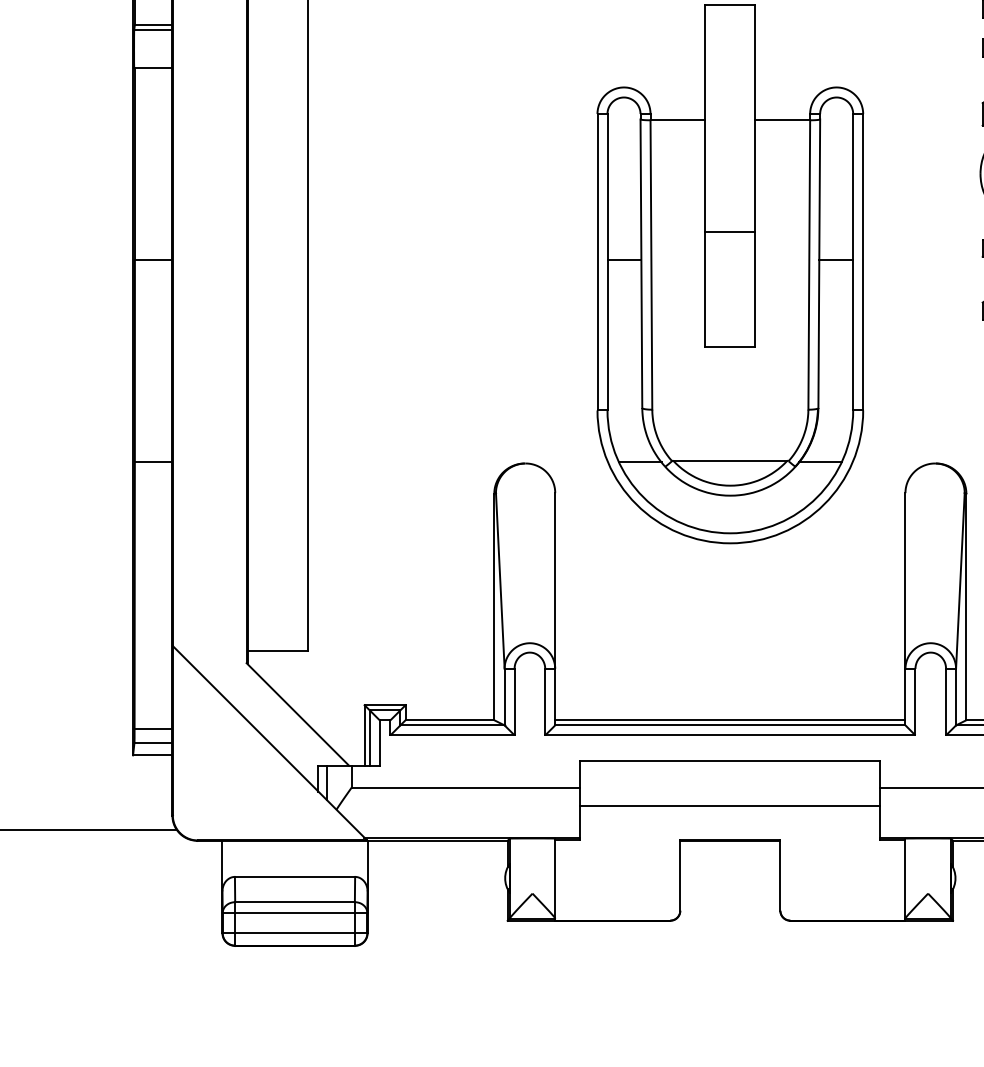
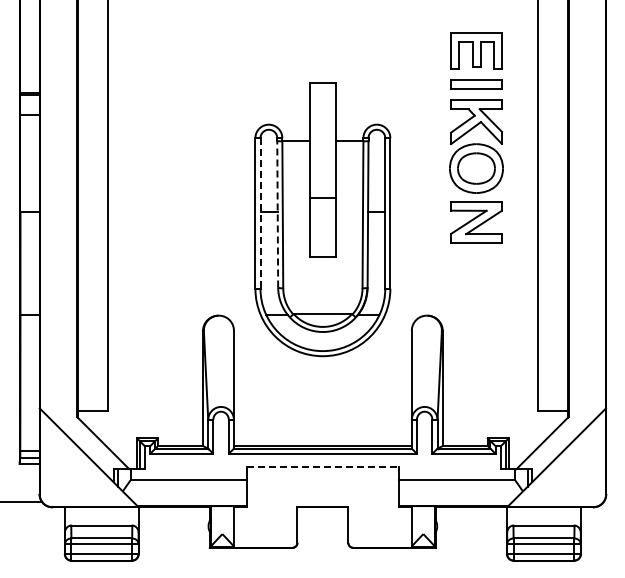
line: (607, 262) -> (260, 213), solid -> dashed
line: (640, 262) -> (277, 213), solid -> dashed
line: (731, 760) -> (323, 466), solid -> dashed
line: (729, 805) -> (322, 489), removed

